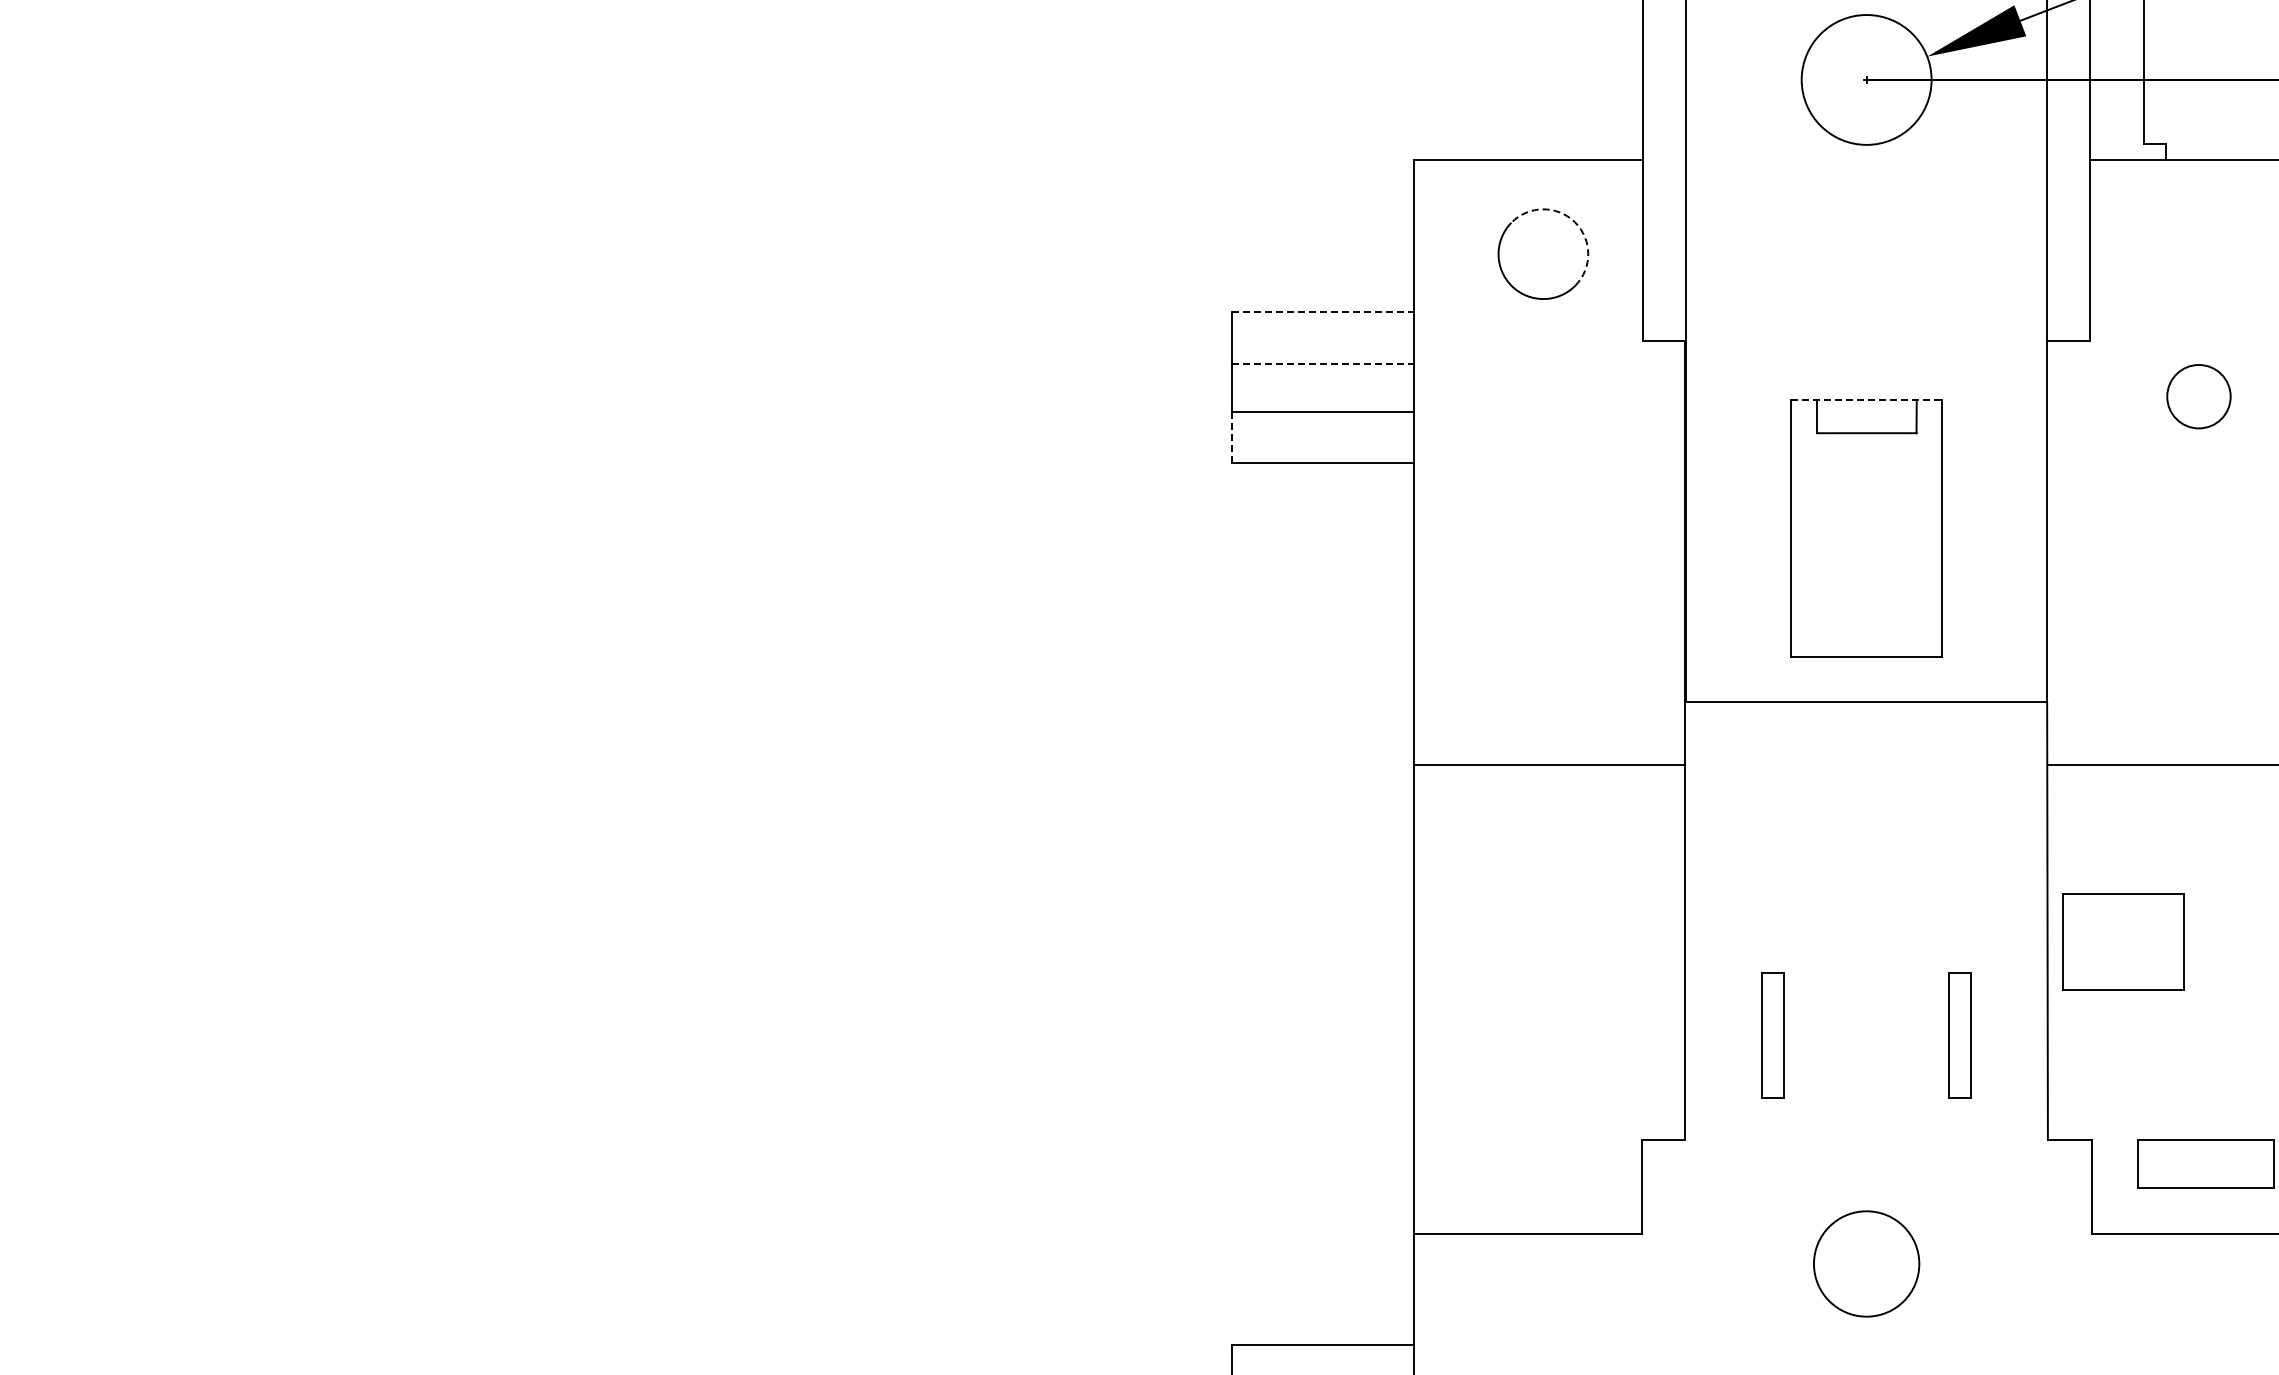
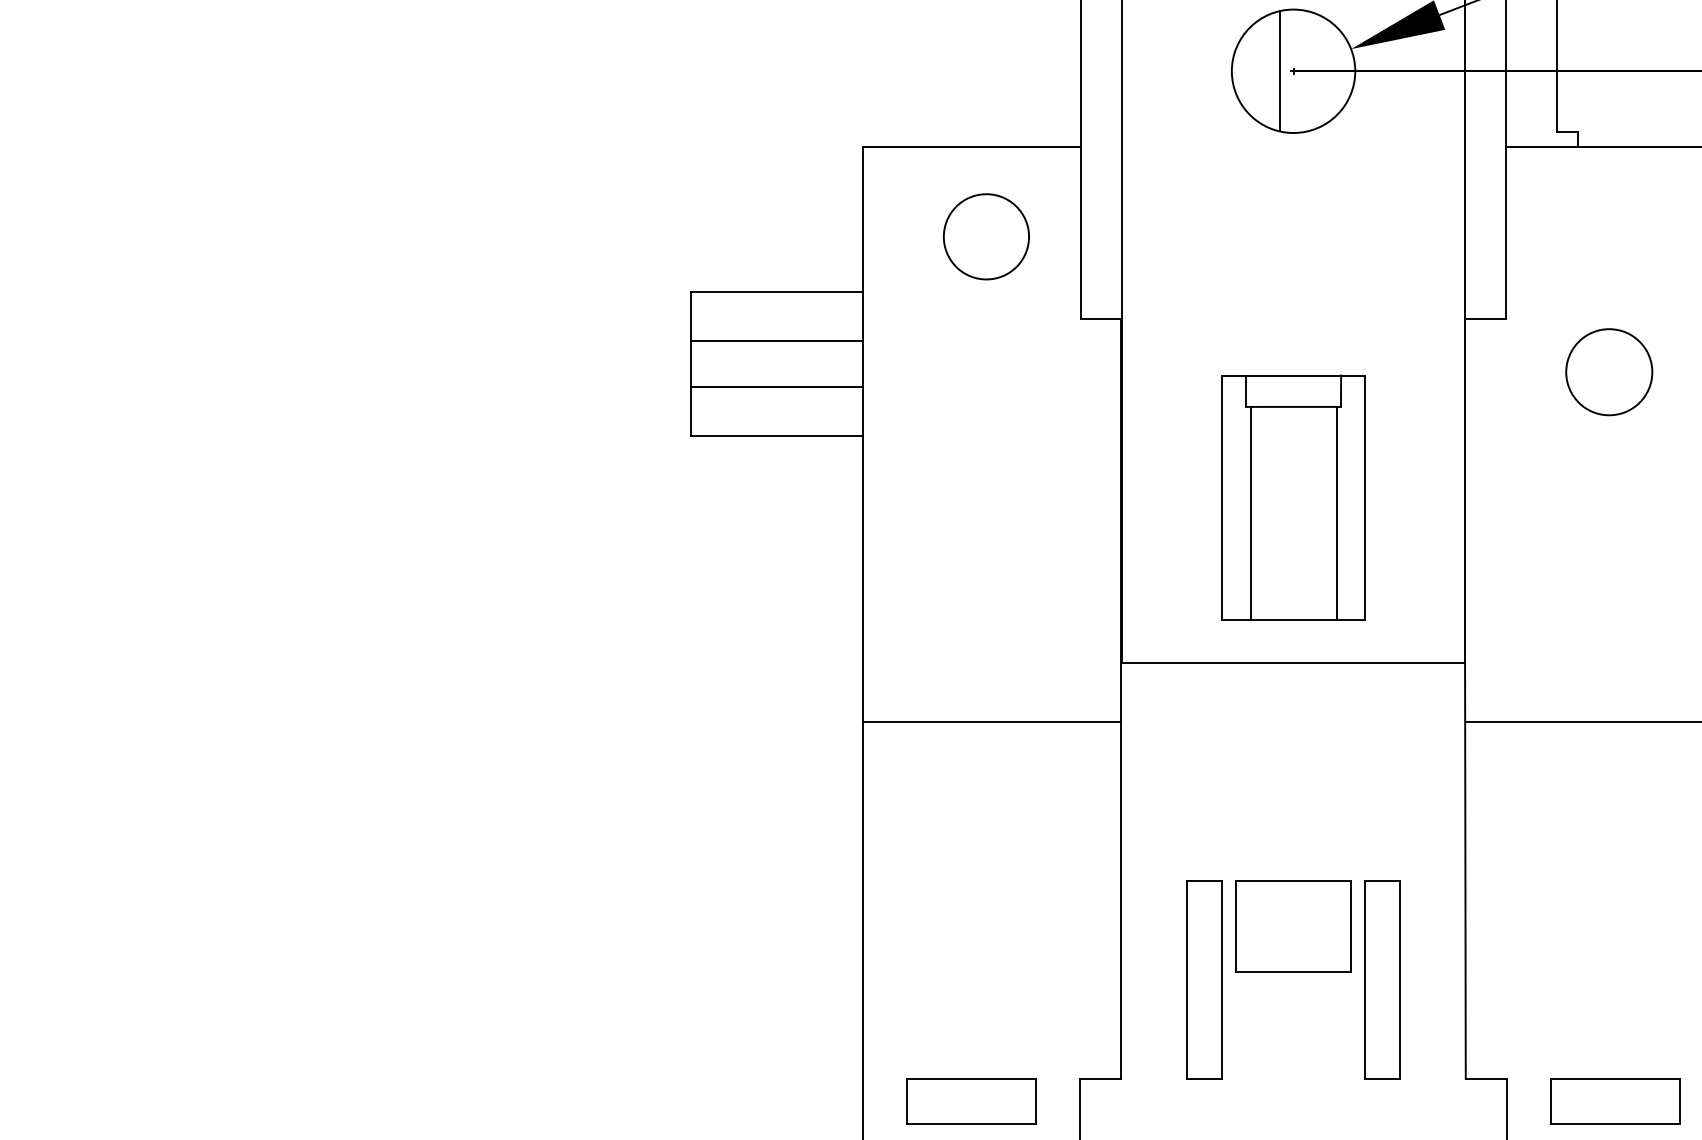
line: (1851, 79) -> (1279, 70), added
arc: (1574, 222) -> (1015, 206), dashed -> solid
line: (1322, 312) -> (776, 292), dashed -> solid
line: (1322, 363) -> (776, 340), dashed -> solid
circle: (2198, 396) -> (1608, 372), size x1.43
line: (1866, 400) -> (1293, 375), dashed -> solid
line: (1232, 437) -> (691, 411), dashed -> solid
line: (1821, 544) -> (1250, 512), added
line: (1911, 544) -> (1336, 512), added
part: (2123, 941) -> (1293, 925), moved
part: (1772, 1035) -> (1204, 979), size x1.67
part: (1959, 1035) -> (1381, 979), size x1.67
part: (1527, 1163) -> (971, 1100), added

